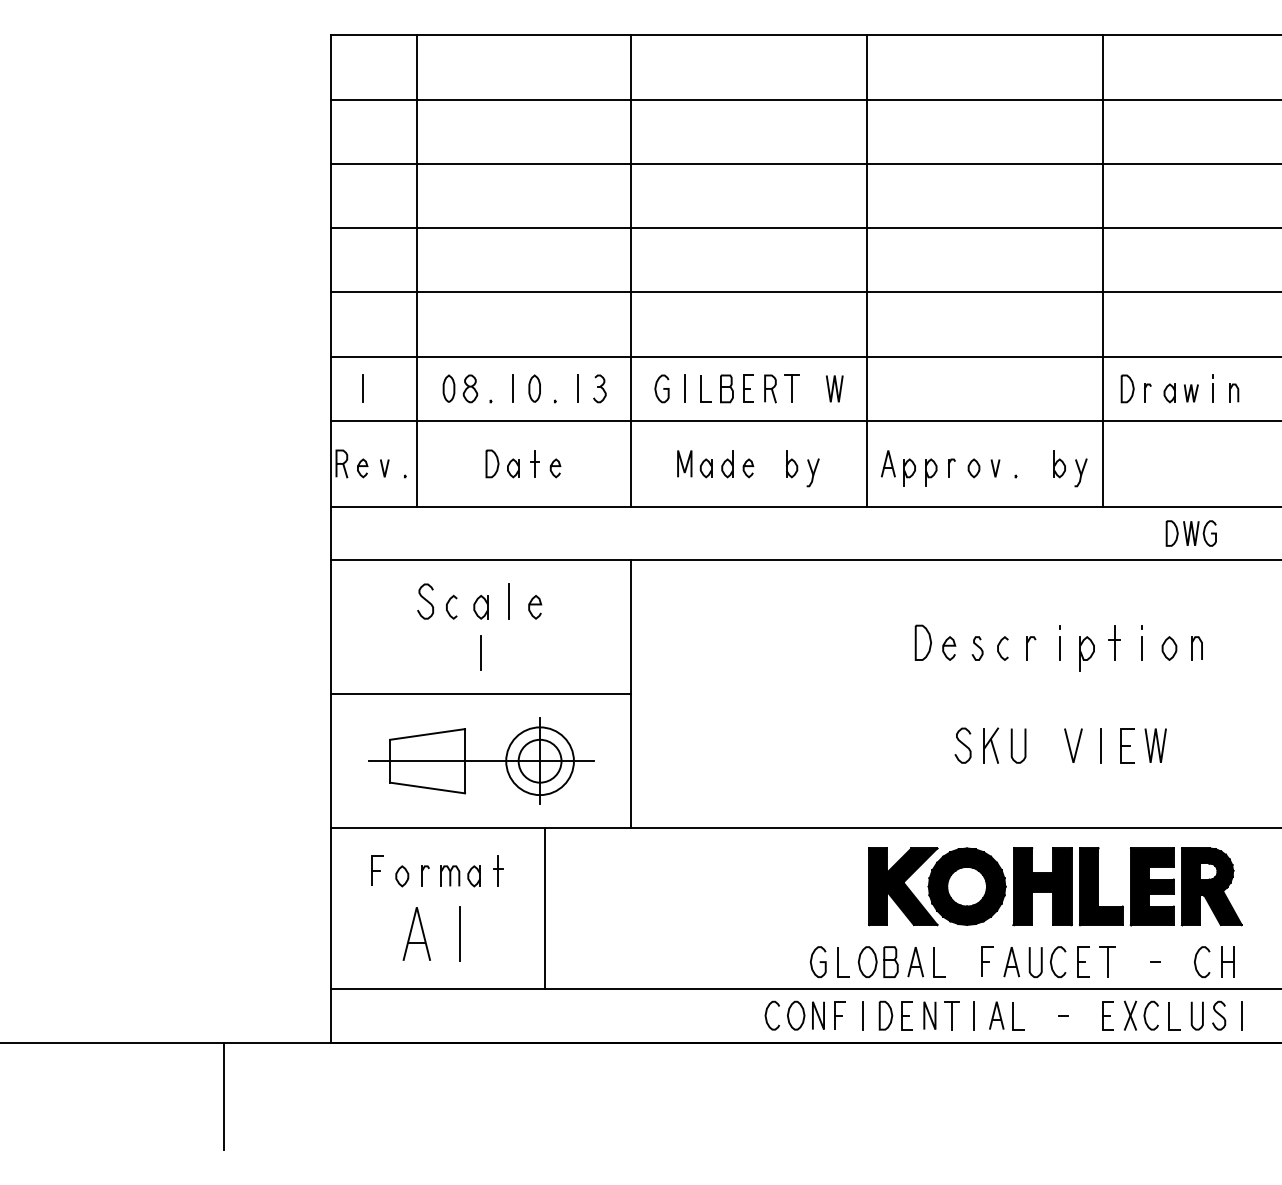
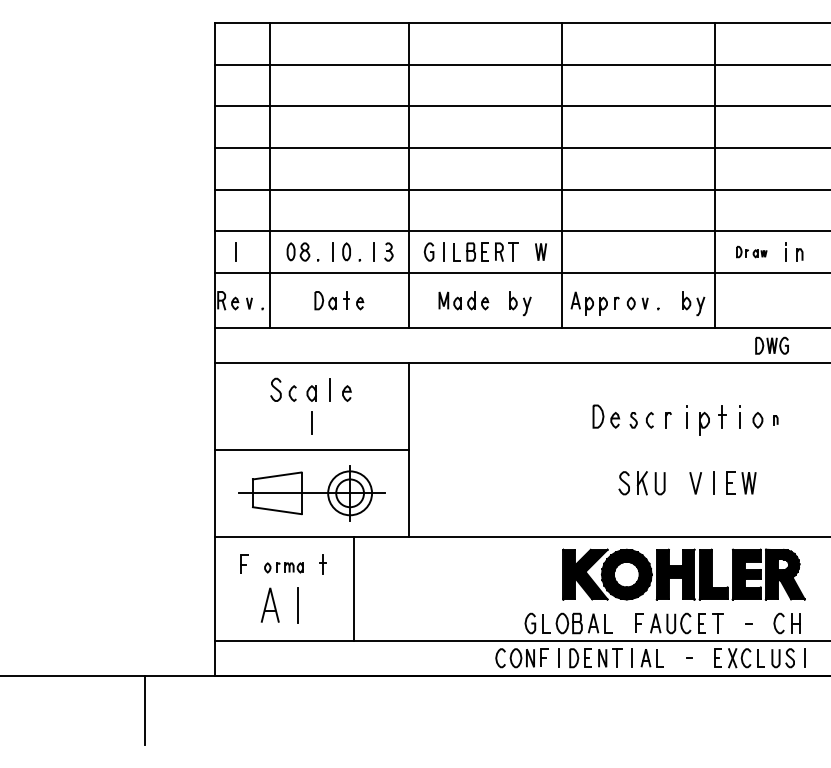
part: (1159, 388) -> (751, 251), size x0.6
part: (1196, 648) -> (775, 420), size x0.6
part: (437, 875) -> (283, 567), size x0.7

